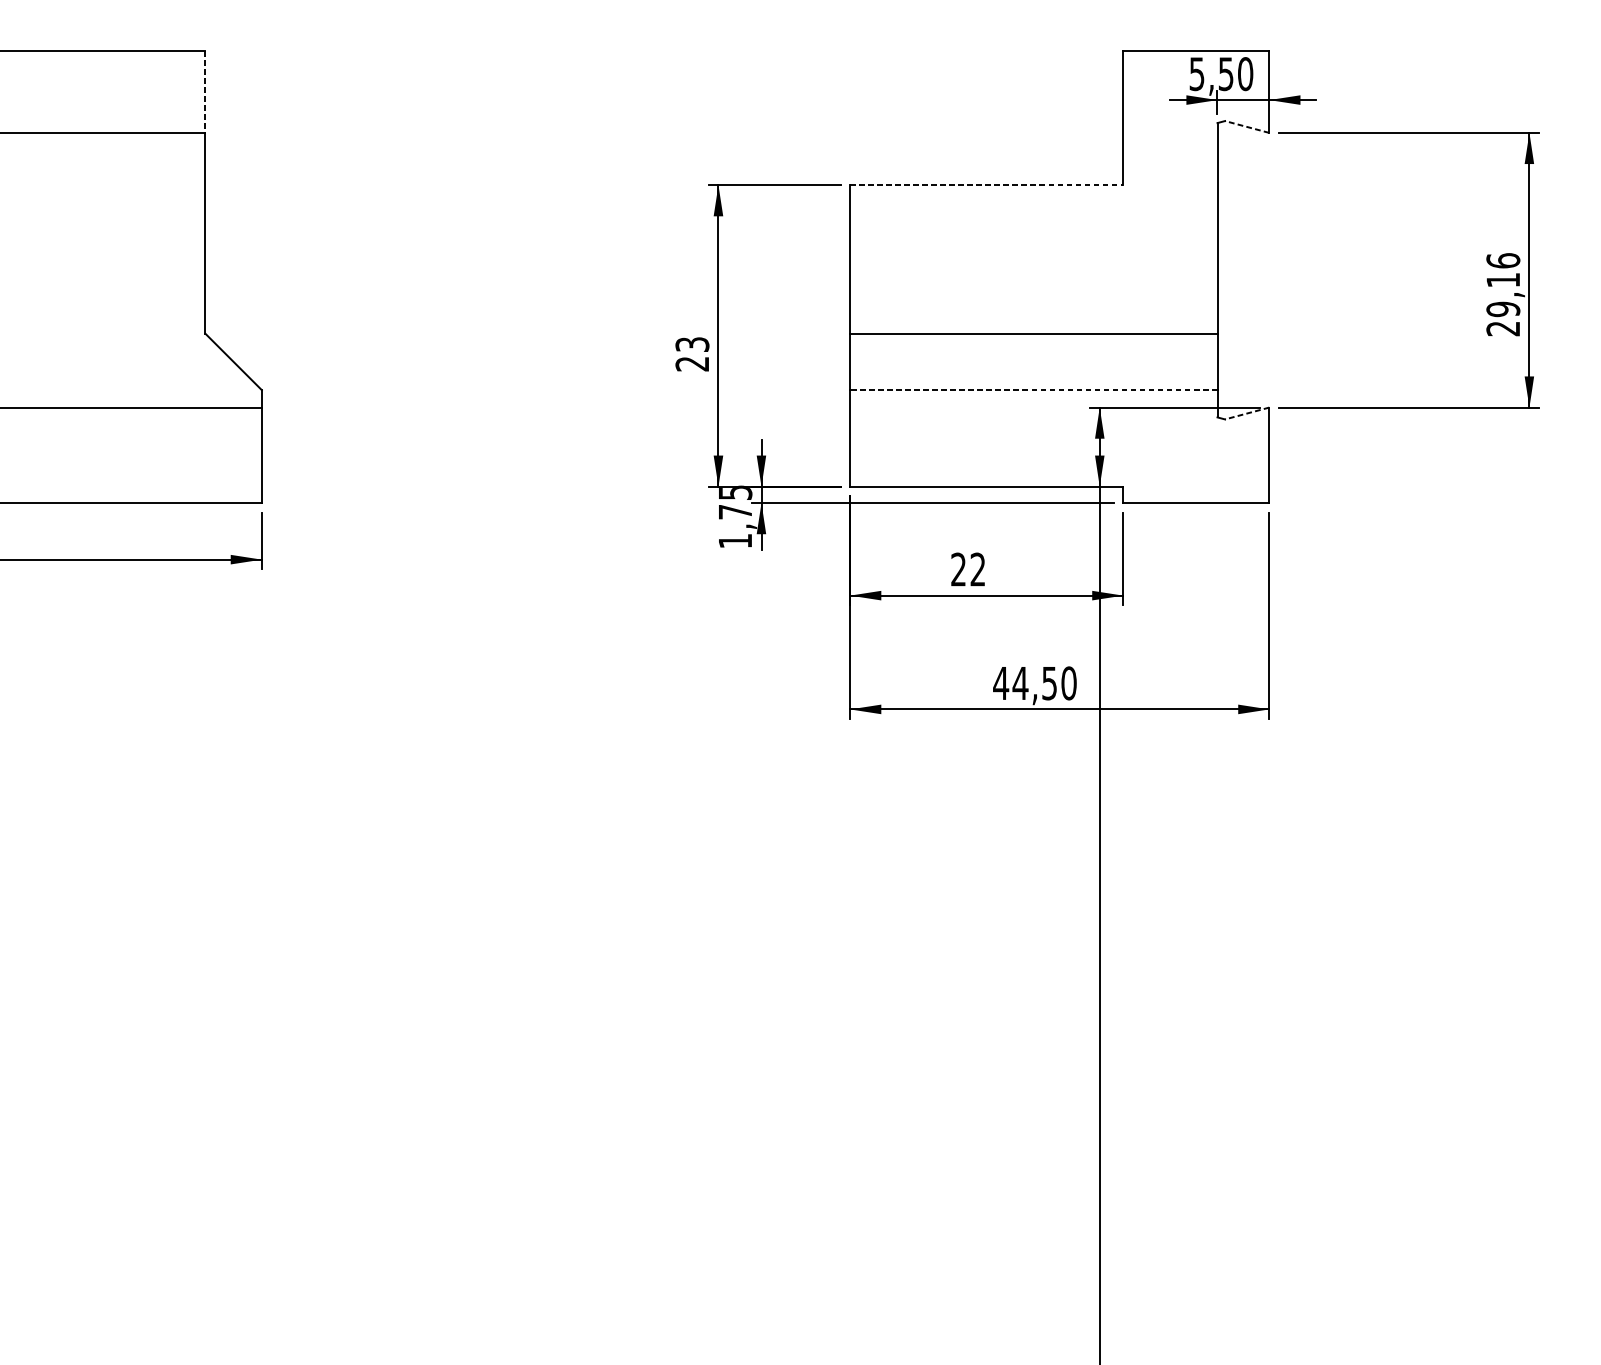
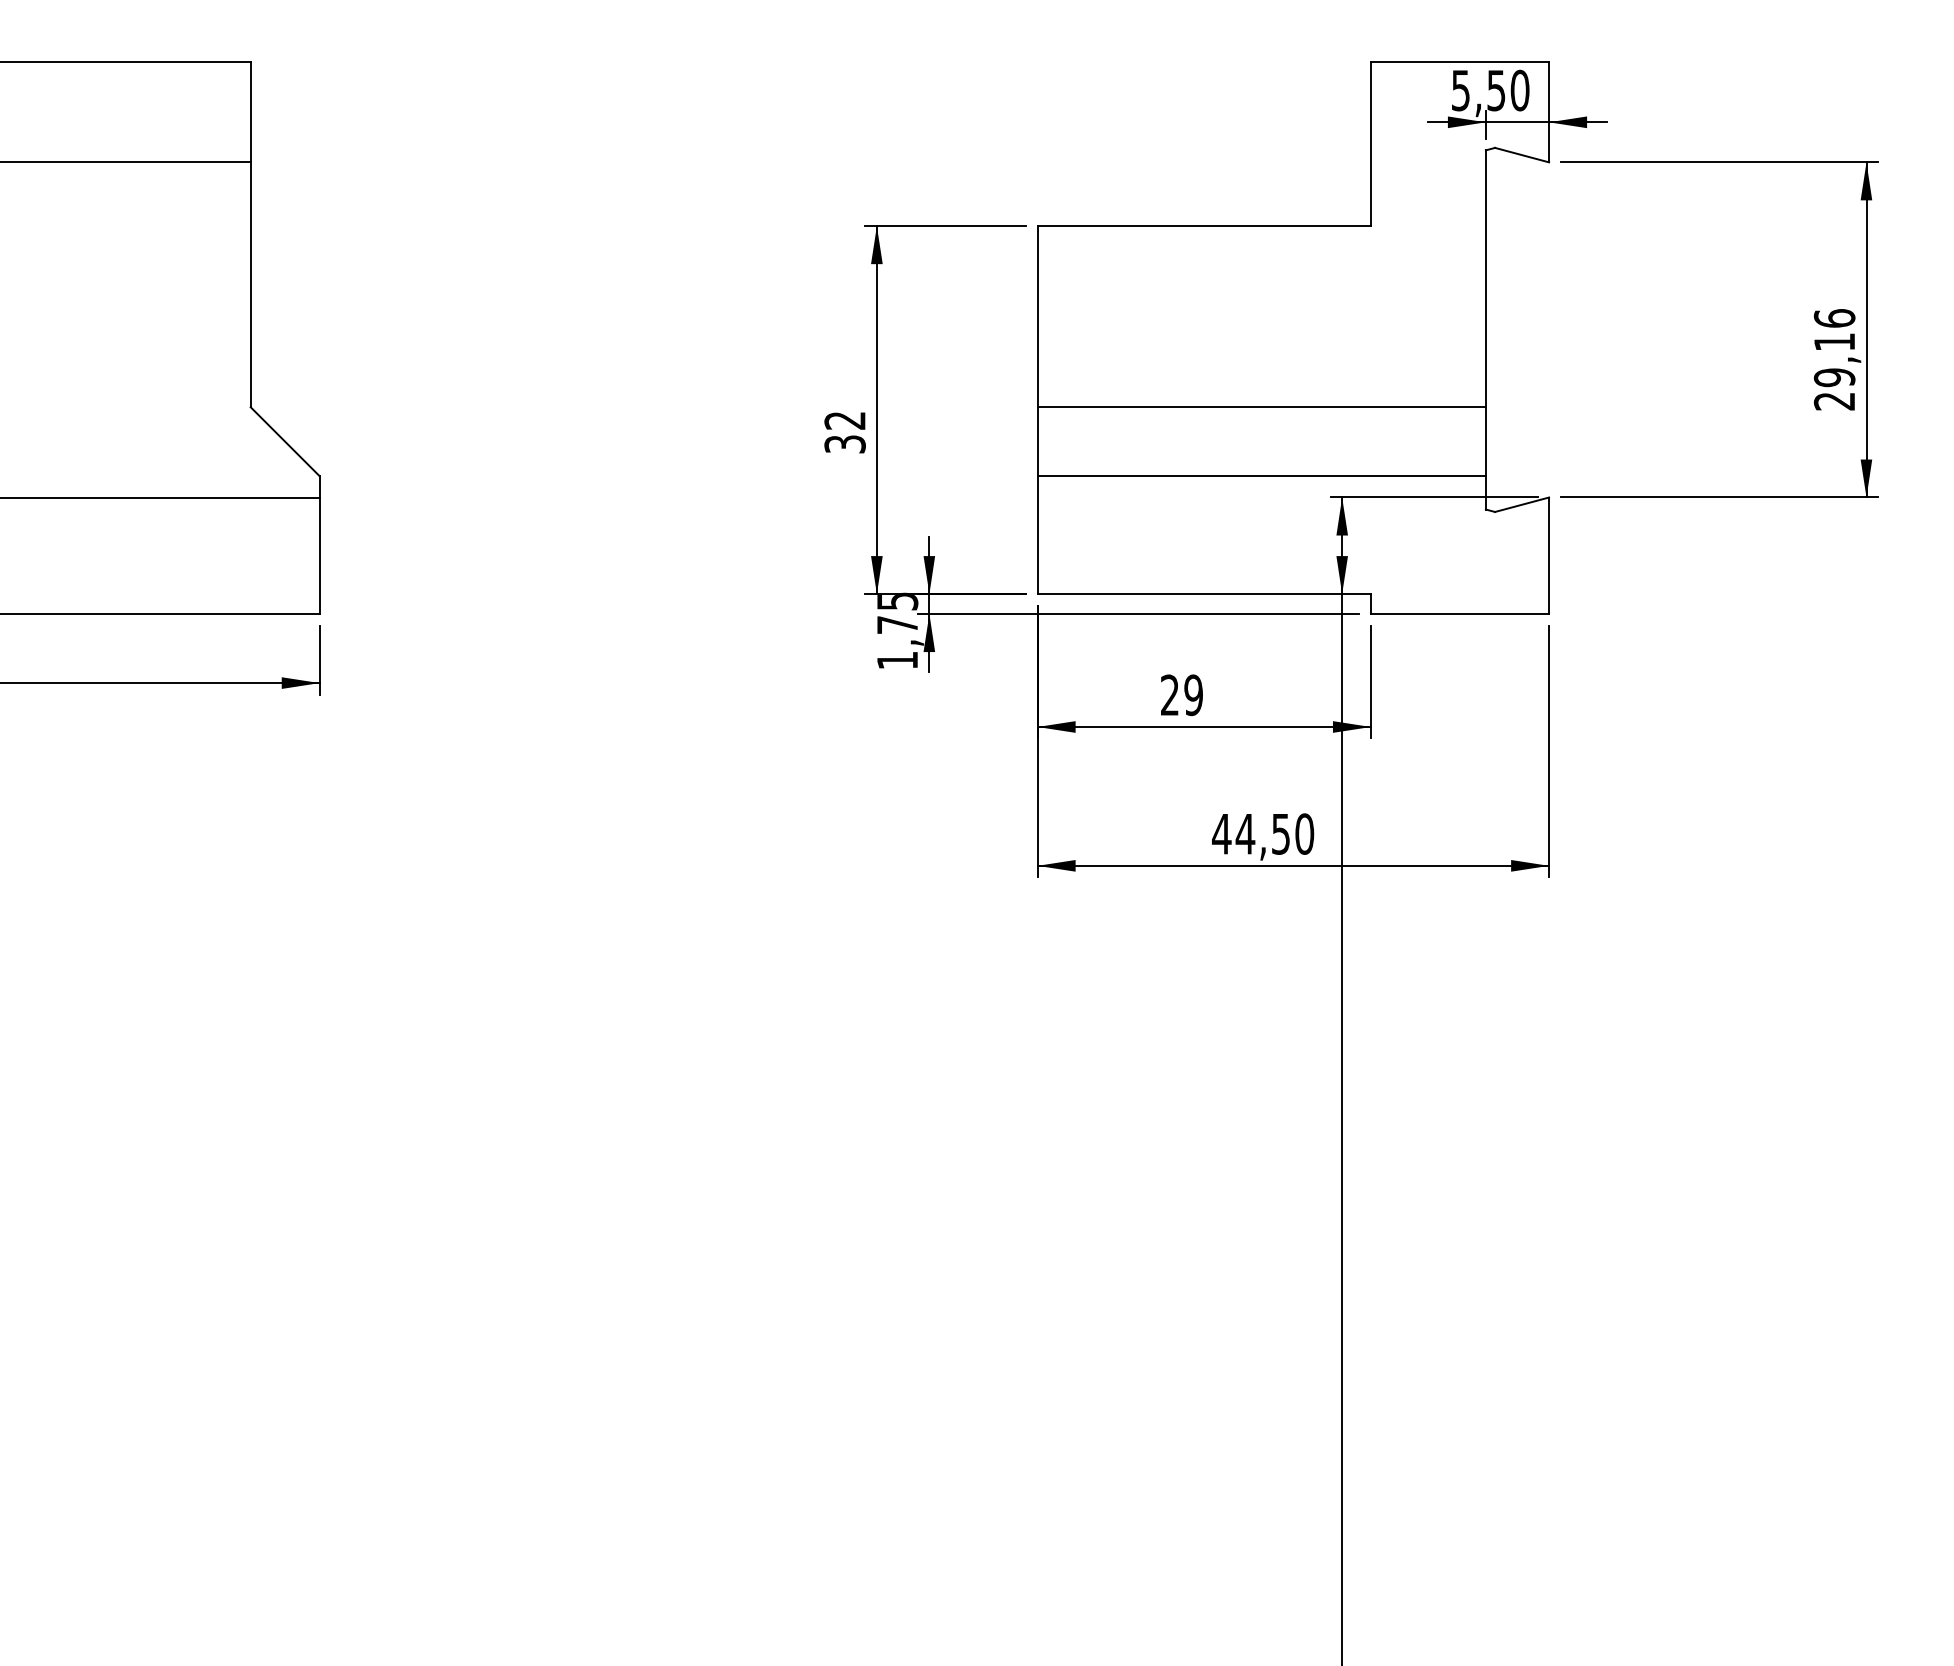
line: (205, 92) -> (250, 112), dashed -> solid
line: (1247, 127) -> (1522, 155), dashed -> solid
line: (986, 185) -> (1204, 226), dashed -> solid
text: (691, 354) -> (844, 432), 23 -> 32
line: (1033, 390) -> (1261, 476), dashed -> solid
line: (1247, 413) -> (1522, 504), dashed -> solid
text: (977, 569) -> (1193, 695), 22 -> 29

